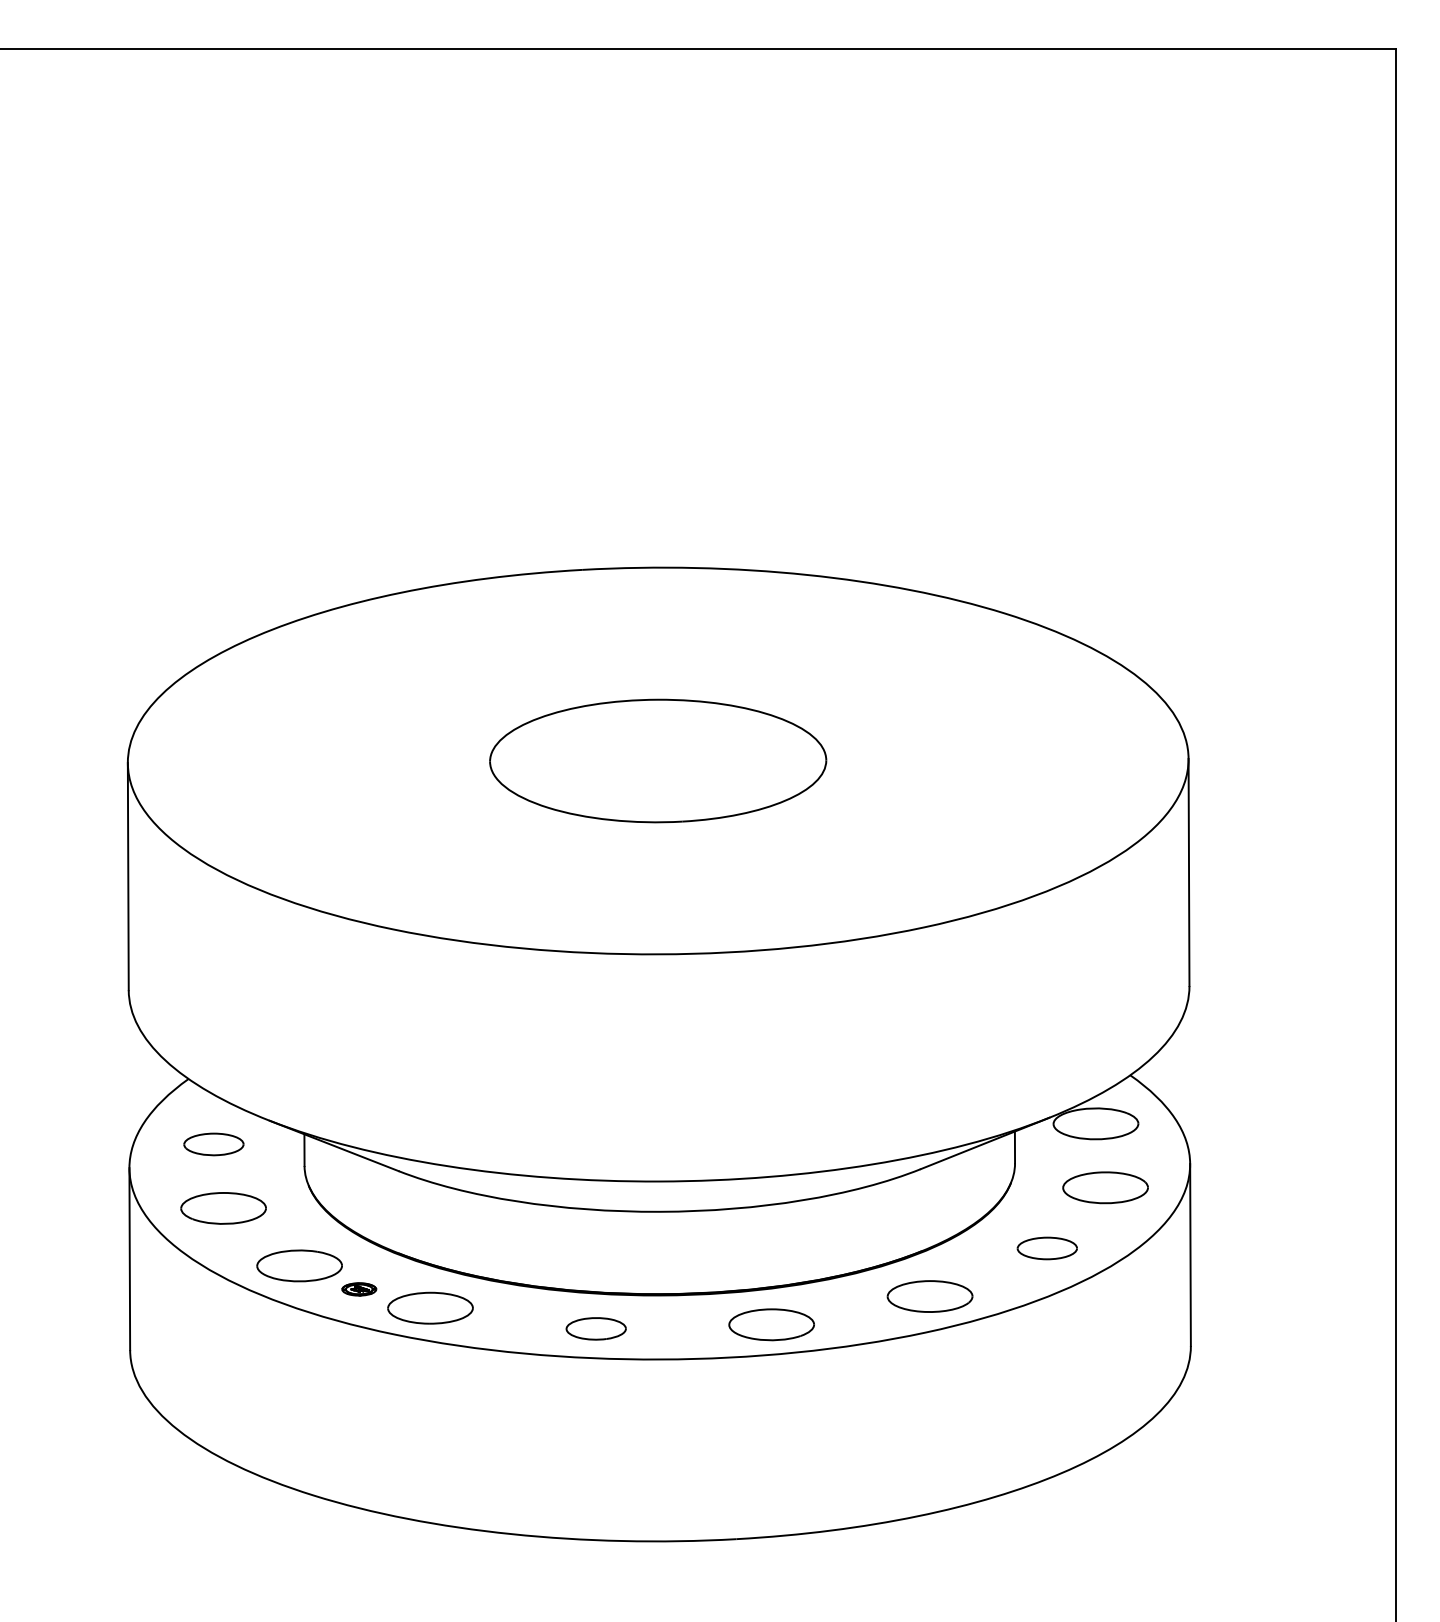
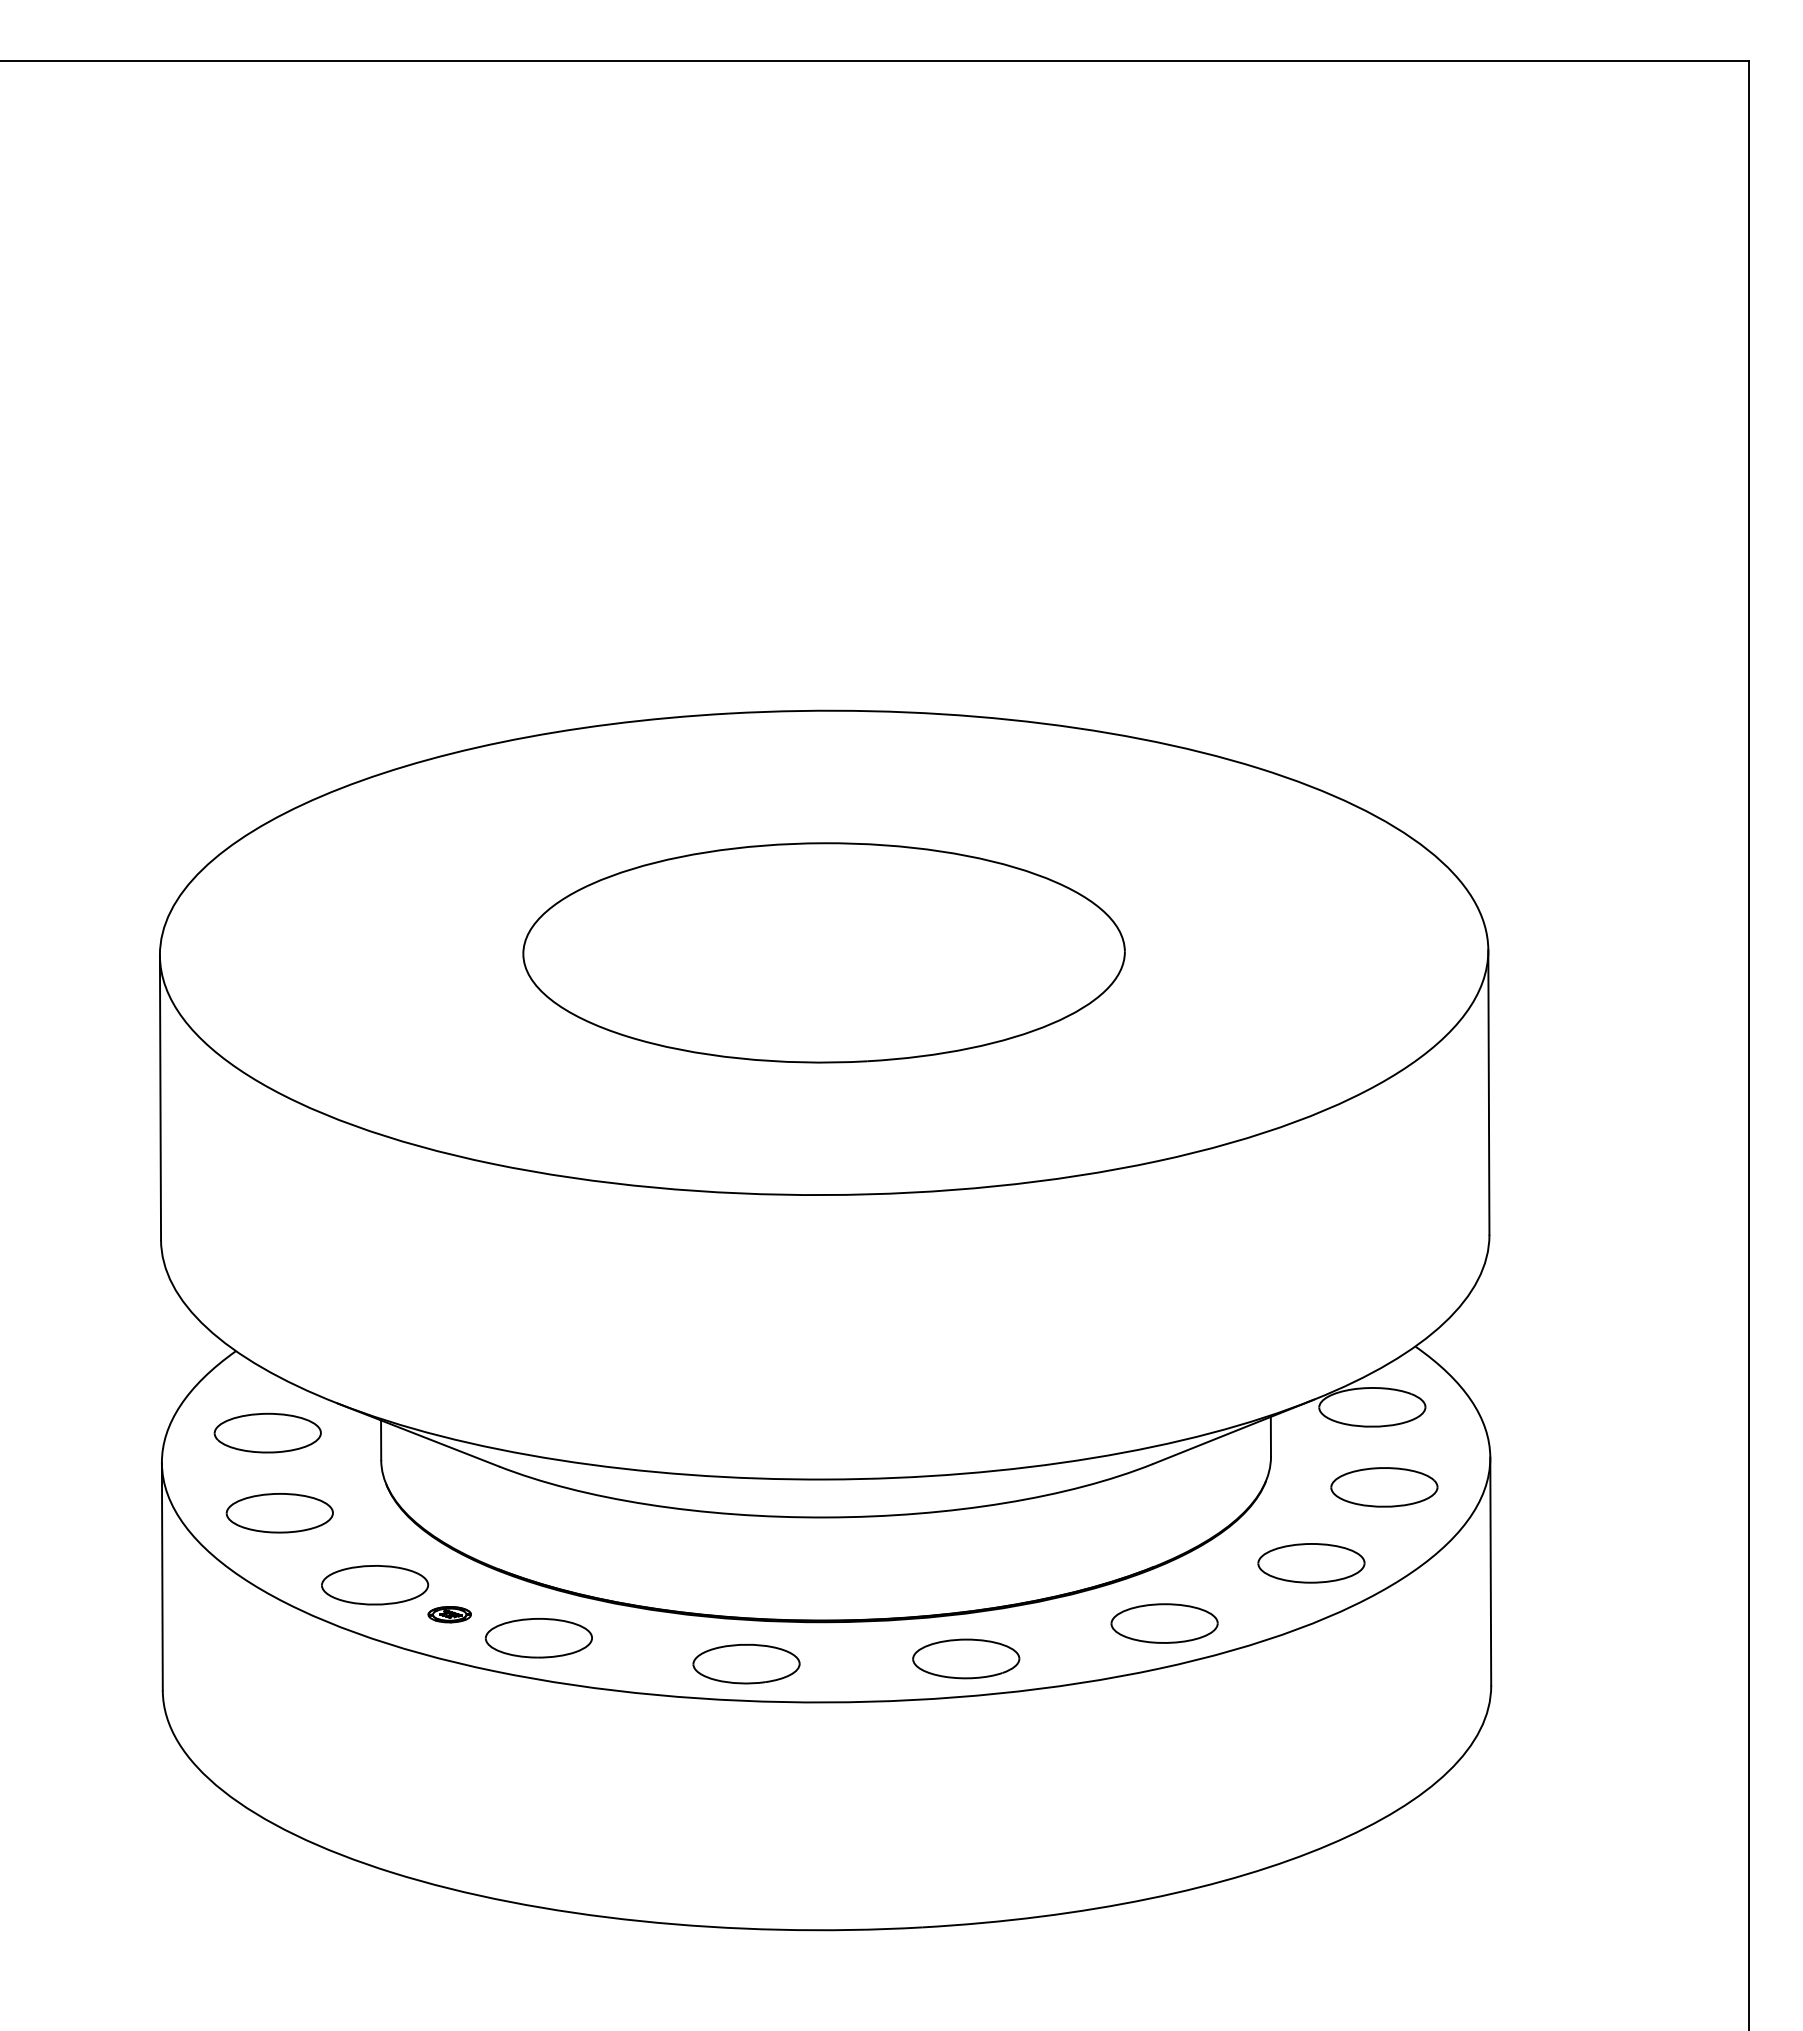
part: (657, 760) -> (823, 952), size x1.43
part: (213, 1143) -> (267, 1432), size x1.43
part: (1047, 1248) -> (1311, 1563), size x1.43
part: (596, 1328) -> (746, 1663), size x1.43

